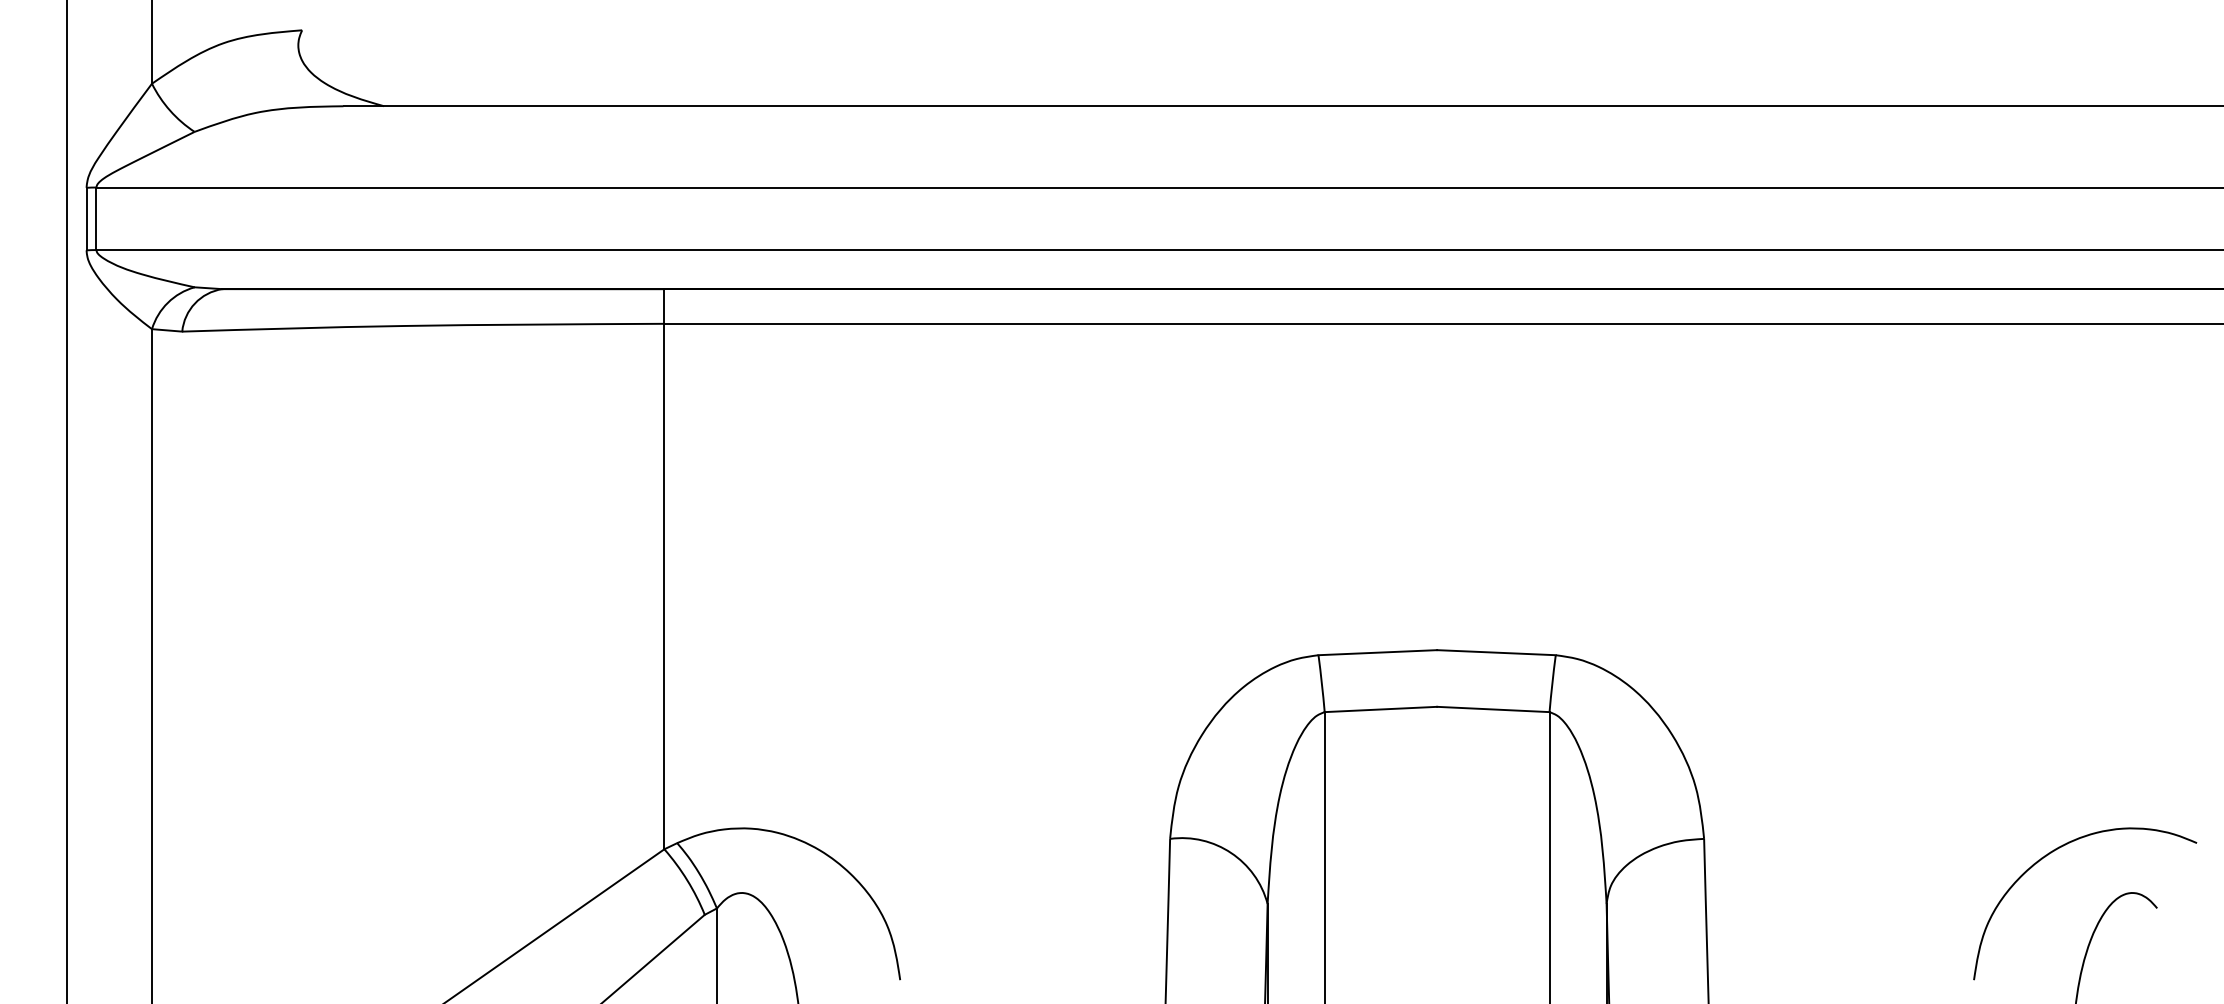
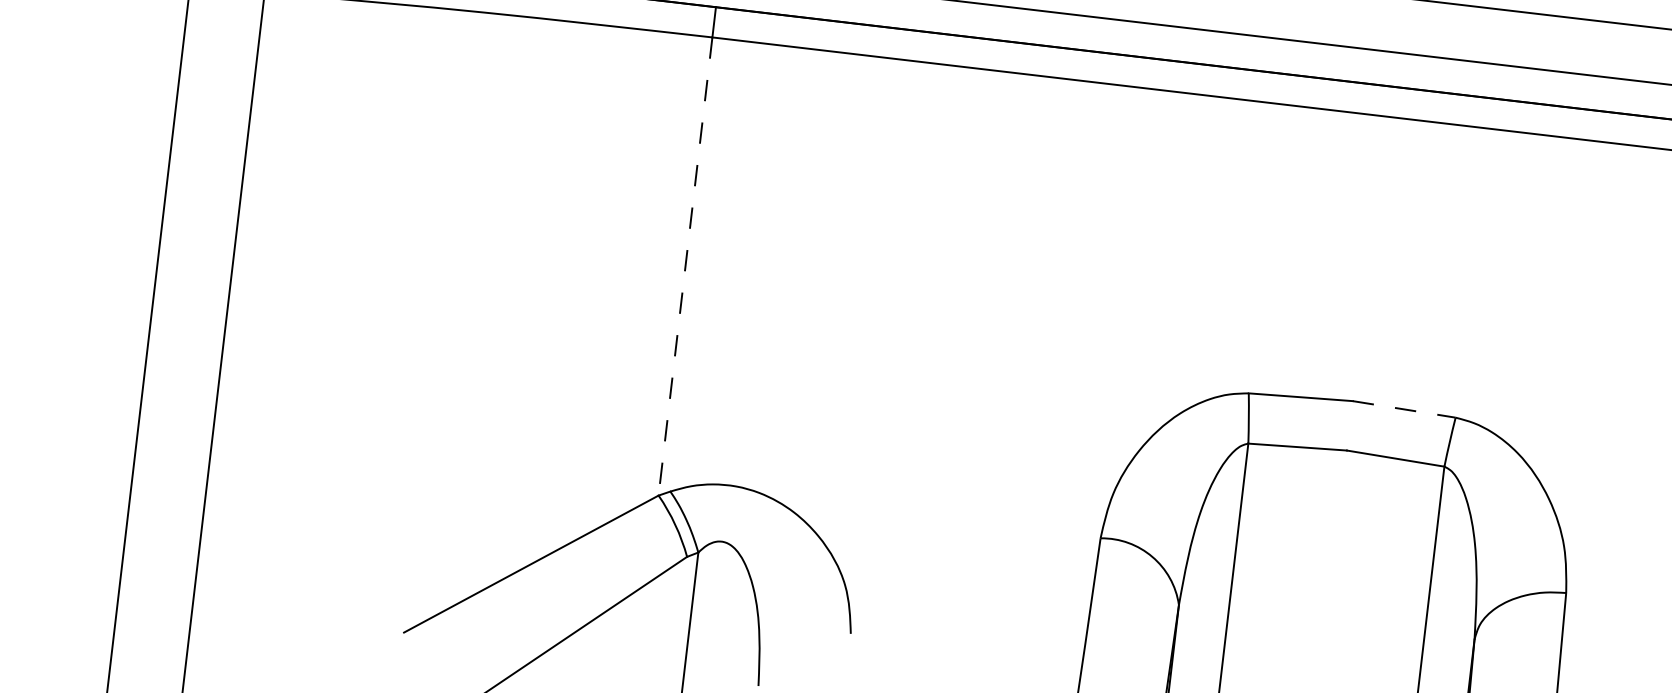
line: (664, 586) -> (685, 266), solid -> dashed
line: (1496, 652) -> (1404, 409), solid -> dashed

